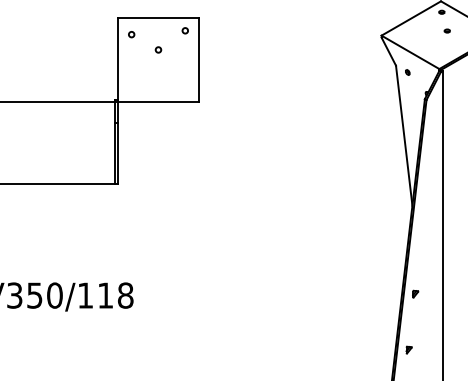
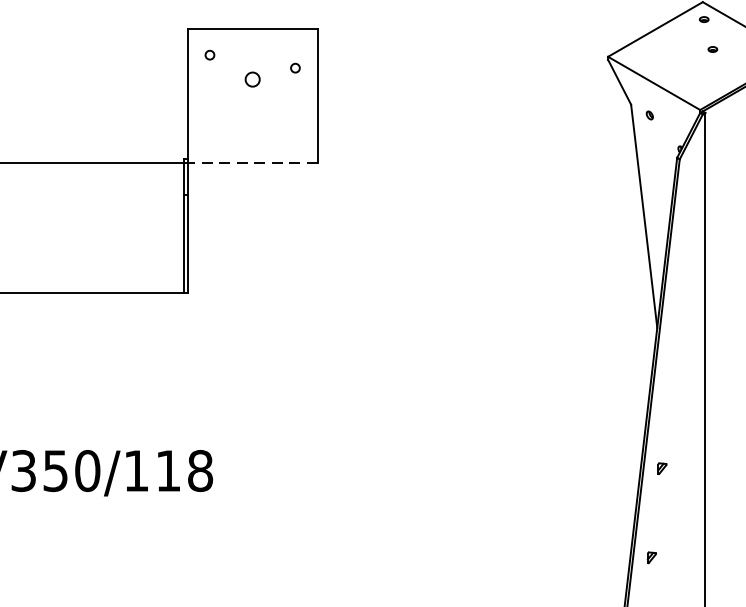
circle: (184, 30) -> (294, 67), moved
circle: (158, 49) -> (252, 78), size x1.6
line: (158, 102) -> (252, 163), solid -> dashed

